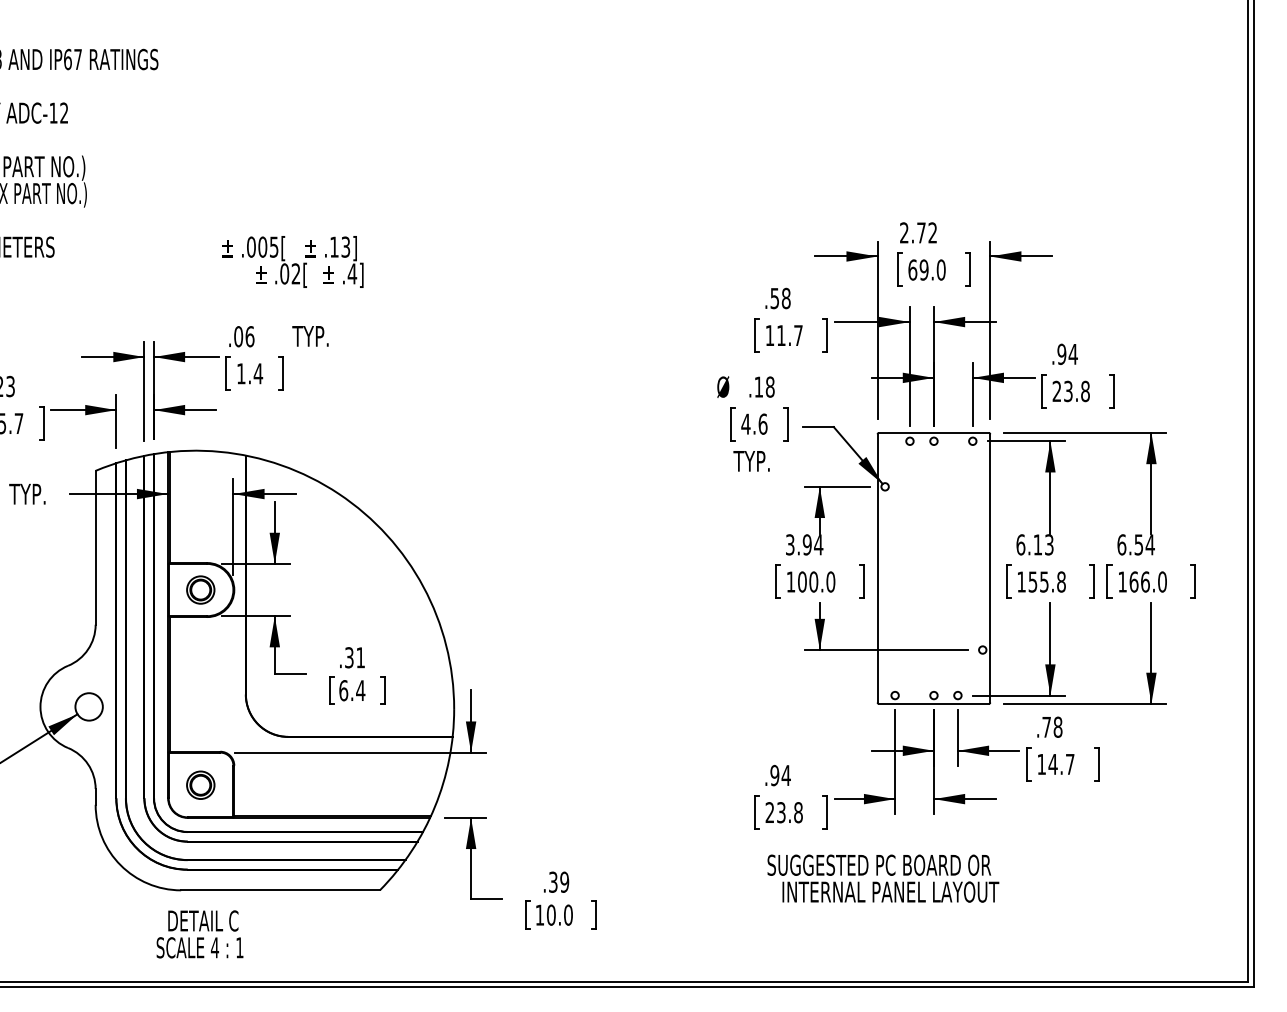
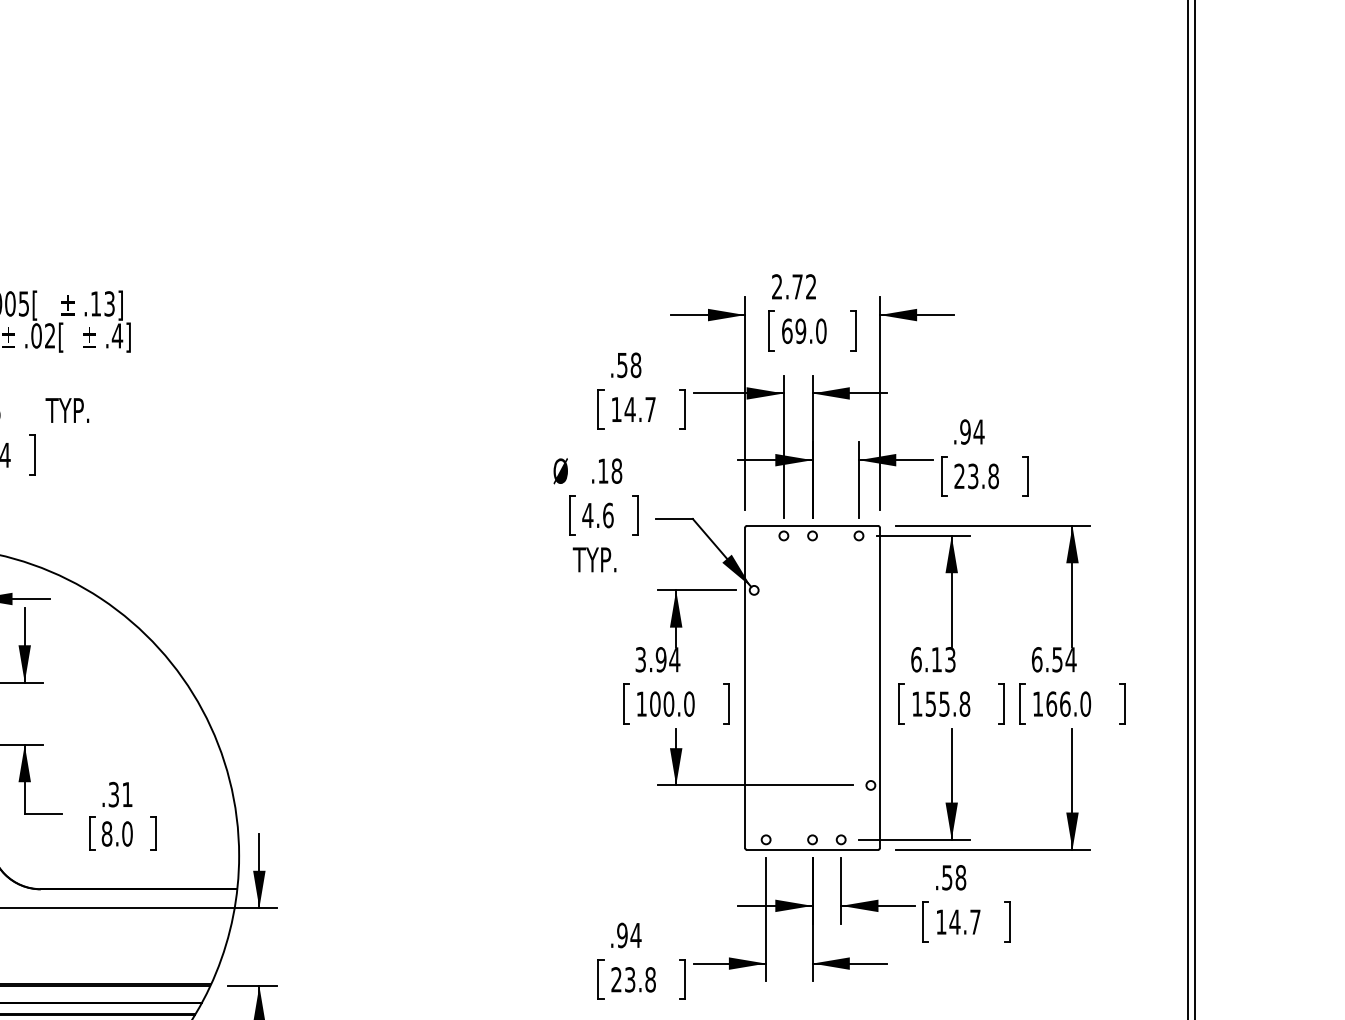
text: (781, 335) -> (630, 409), 11.7 -> 14.7
text: (352, 690) -> (117, 833), 6.4 -> 8.0
text: (1046, 727) -> (947, 878), .78 -> .58

